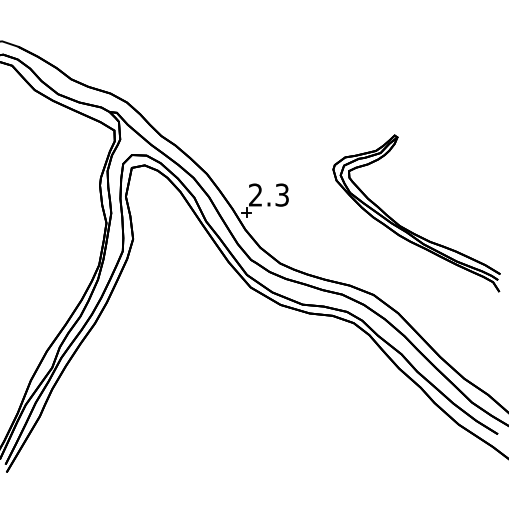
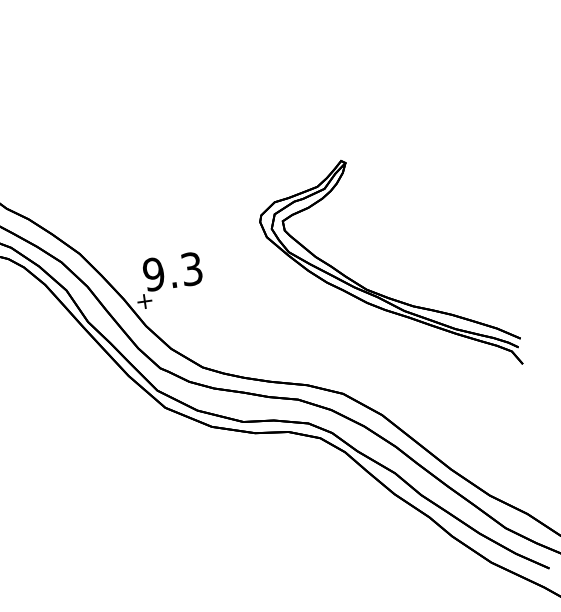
text: (255, 194) -> (153, 273), 2.3 -> 9.3

